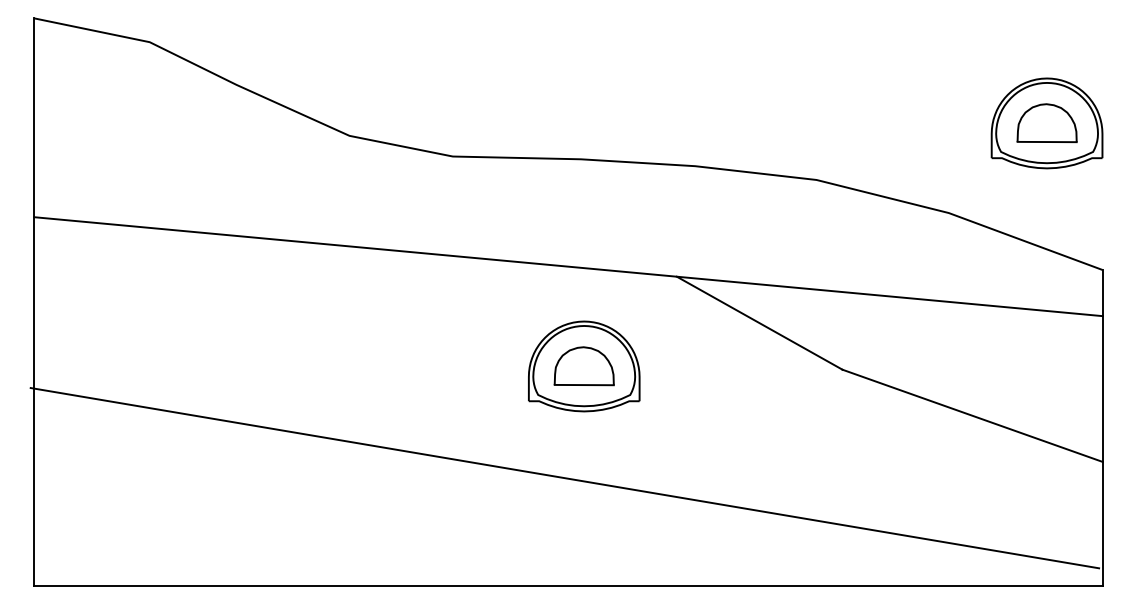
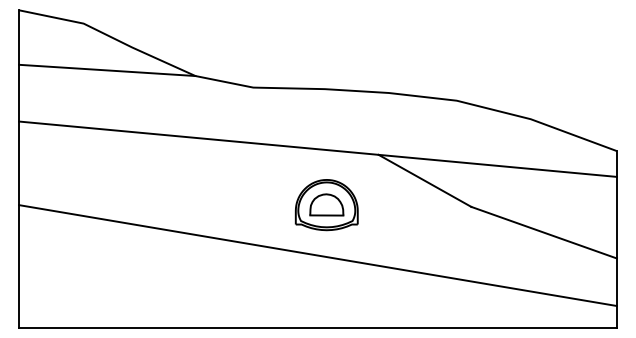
part: (1046, 124) -> (585, 69), removed
line: (192, 125) -> (107, 70), added
line: (564, 478) -> (317, 255), moved

